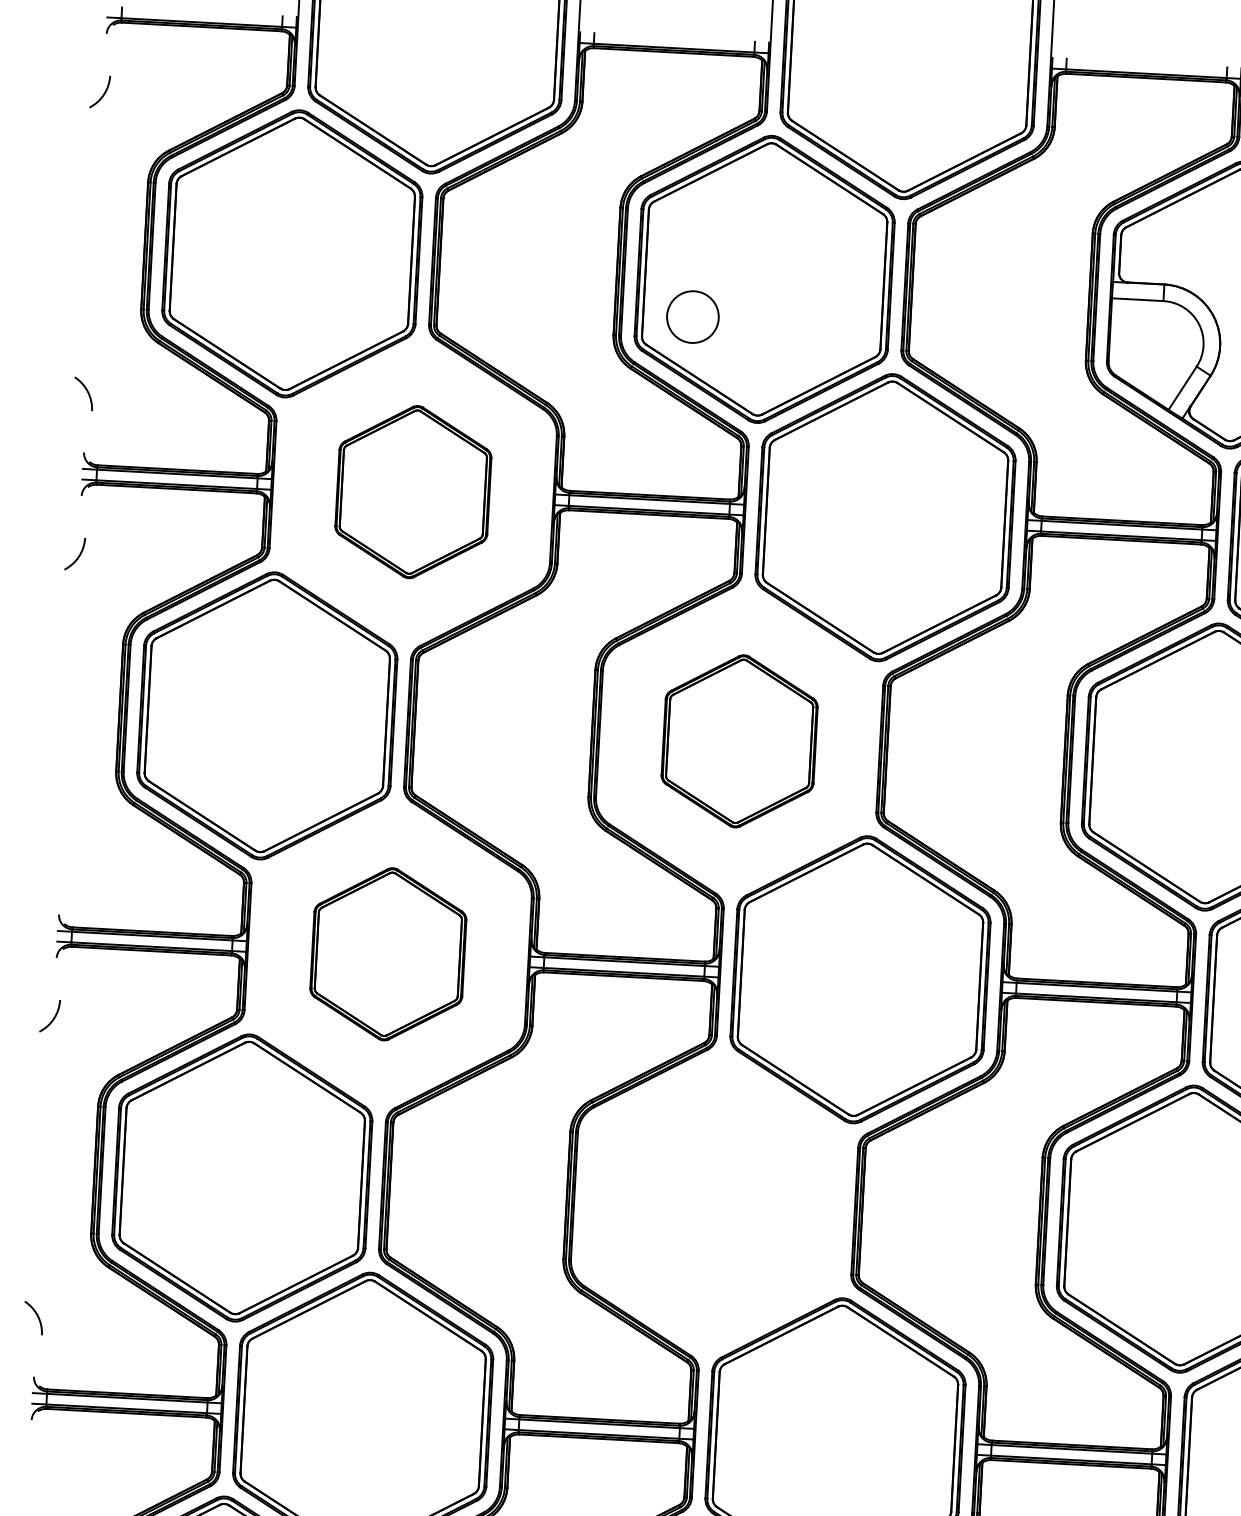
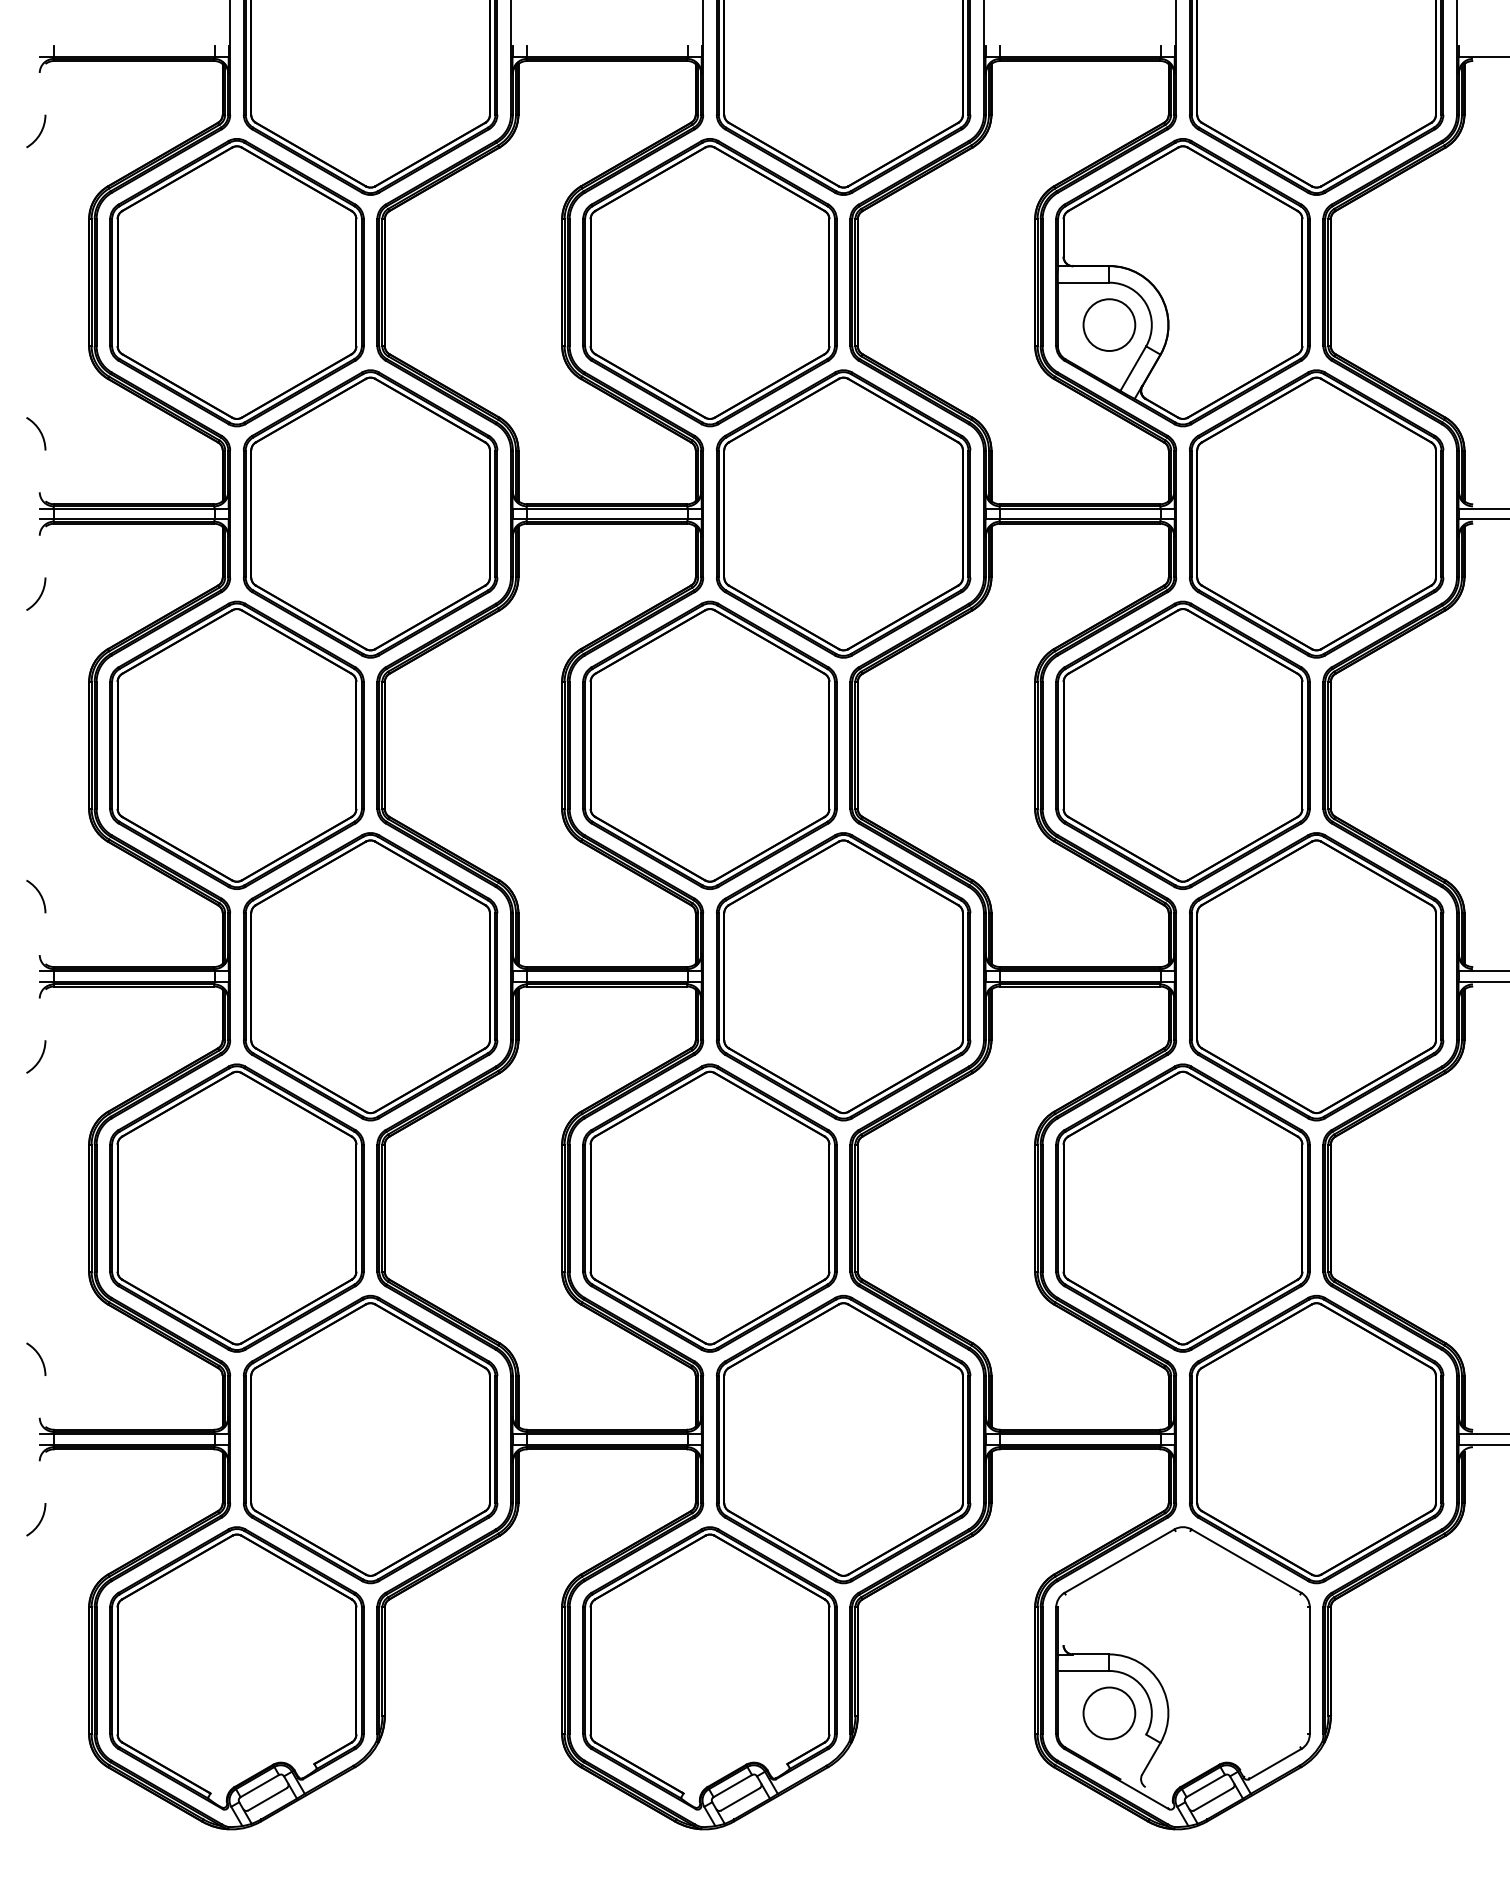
circle: (693, 316) -> (1109, 324), moved
part: (413, 491) -> (370, 513), size x1.67
part: (739, 740) -> (709, 744), size x1.67
arc: (61, 855) -> (39, 895), added
part: (388, 953) -> (370, 976), size x1.67
part: (714, 1202) -> (709, 1207), added
arc: (28, 1480) -> (39, 1521), added

